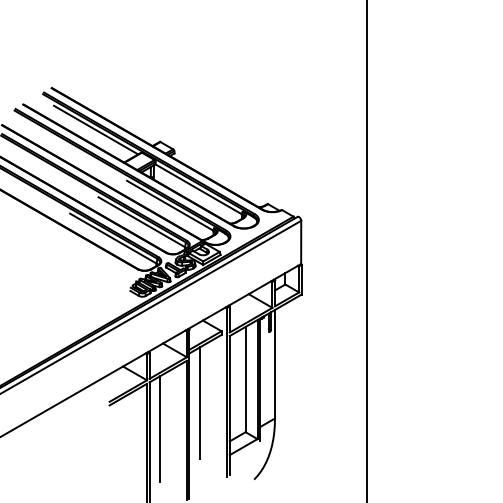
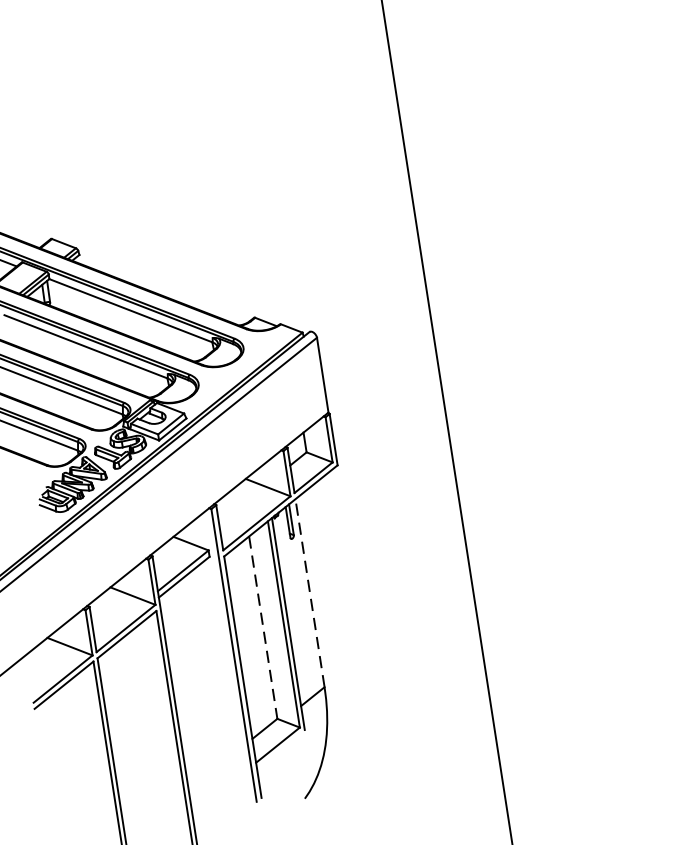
line: (275, 363) -> (310, 591), solid -> dashed
line: (245, 379) -> (263, 627), solid -> dashed
line: (199, 402) -> (189, 679), removed
line: (159, 428) -> (127, 735), removed

